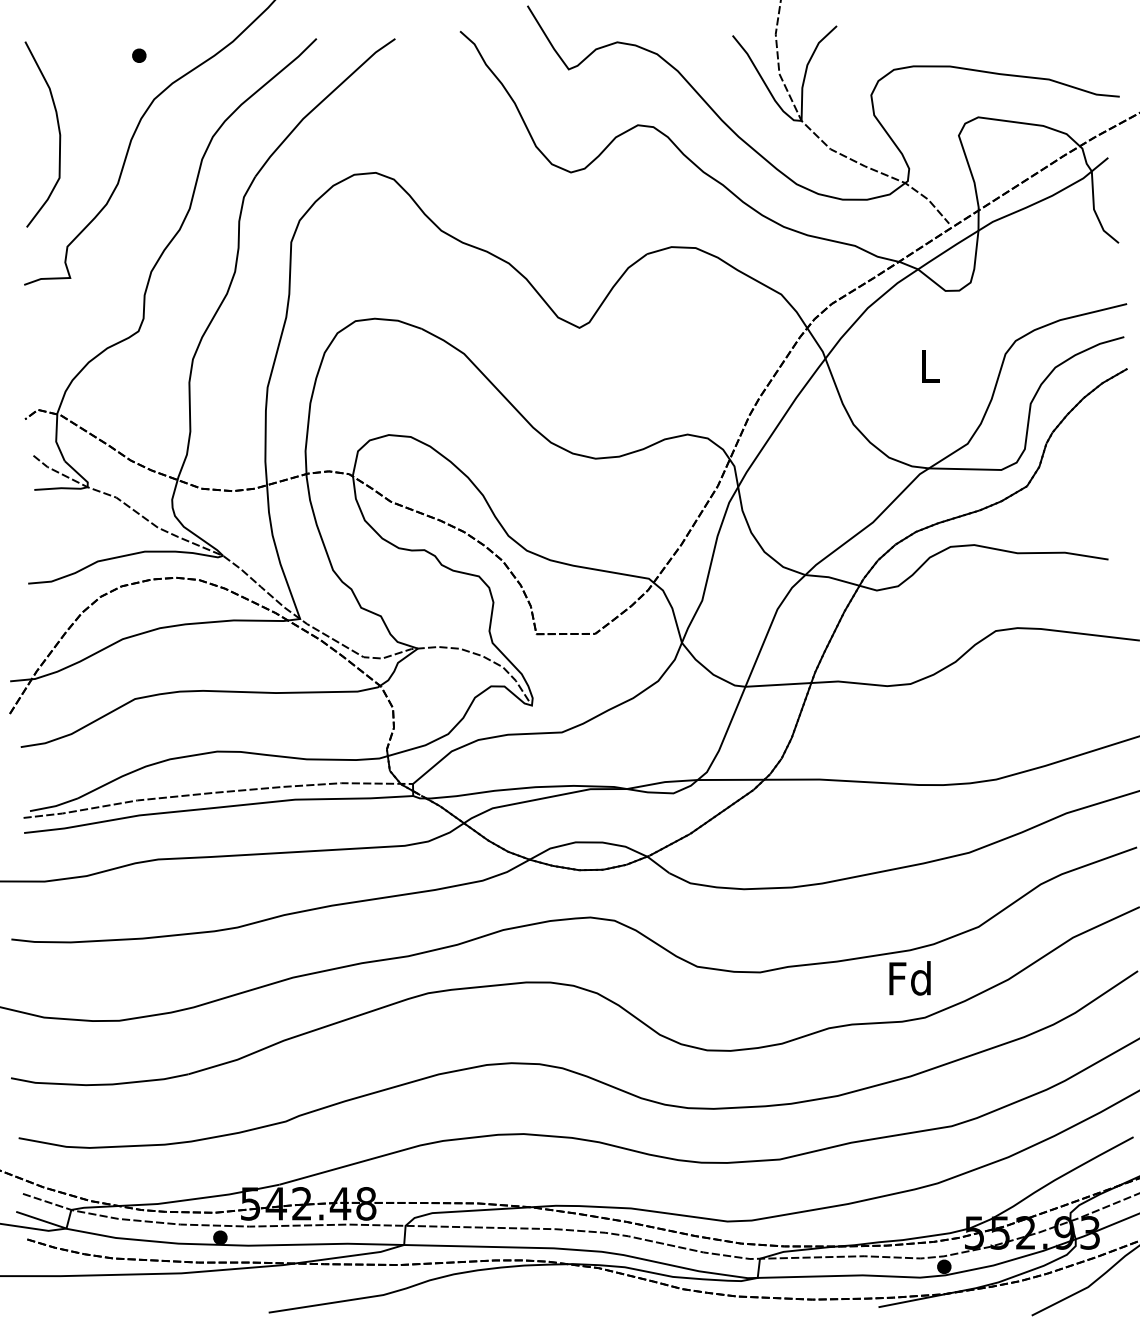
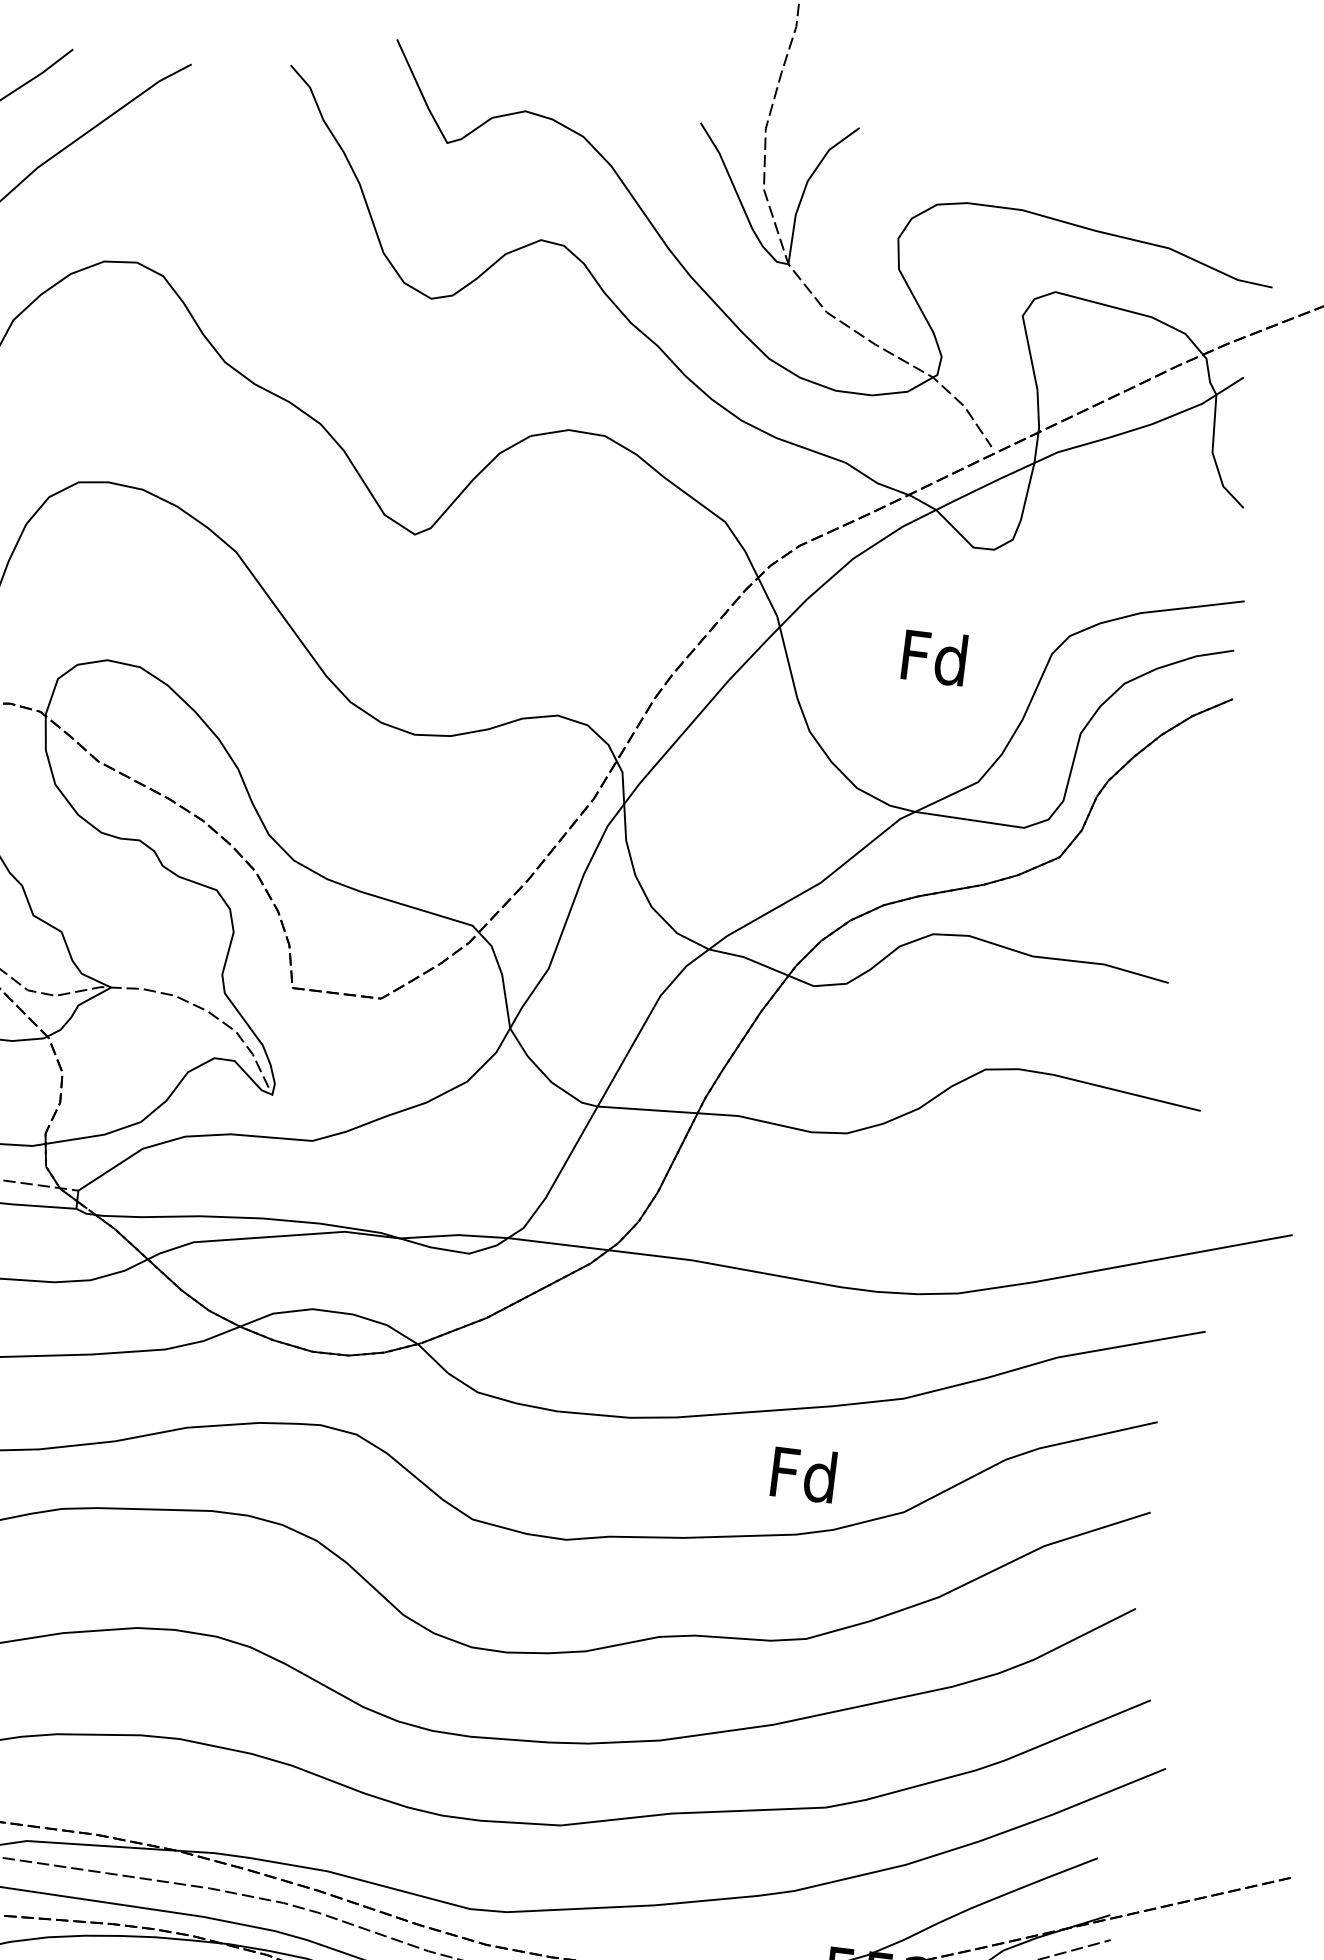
text: (928, 365) -> (933, 656), L -> Fd
text: (909, 978) -> (802, 1474), moved

